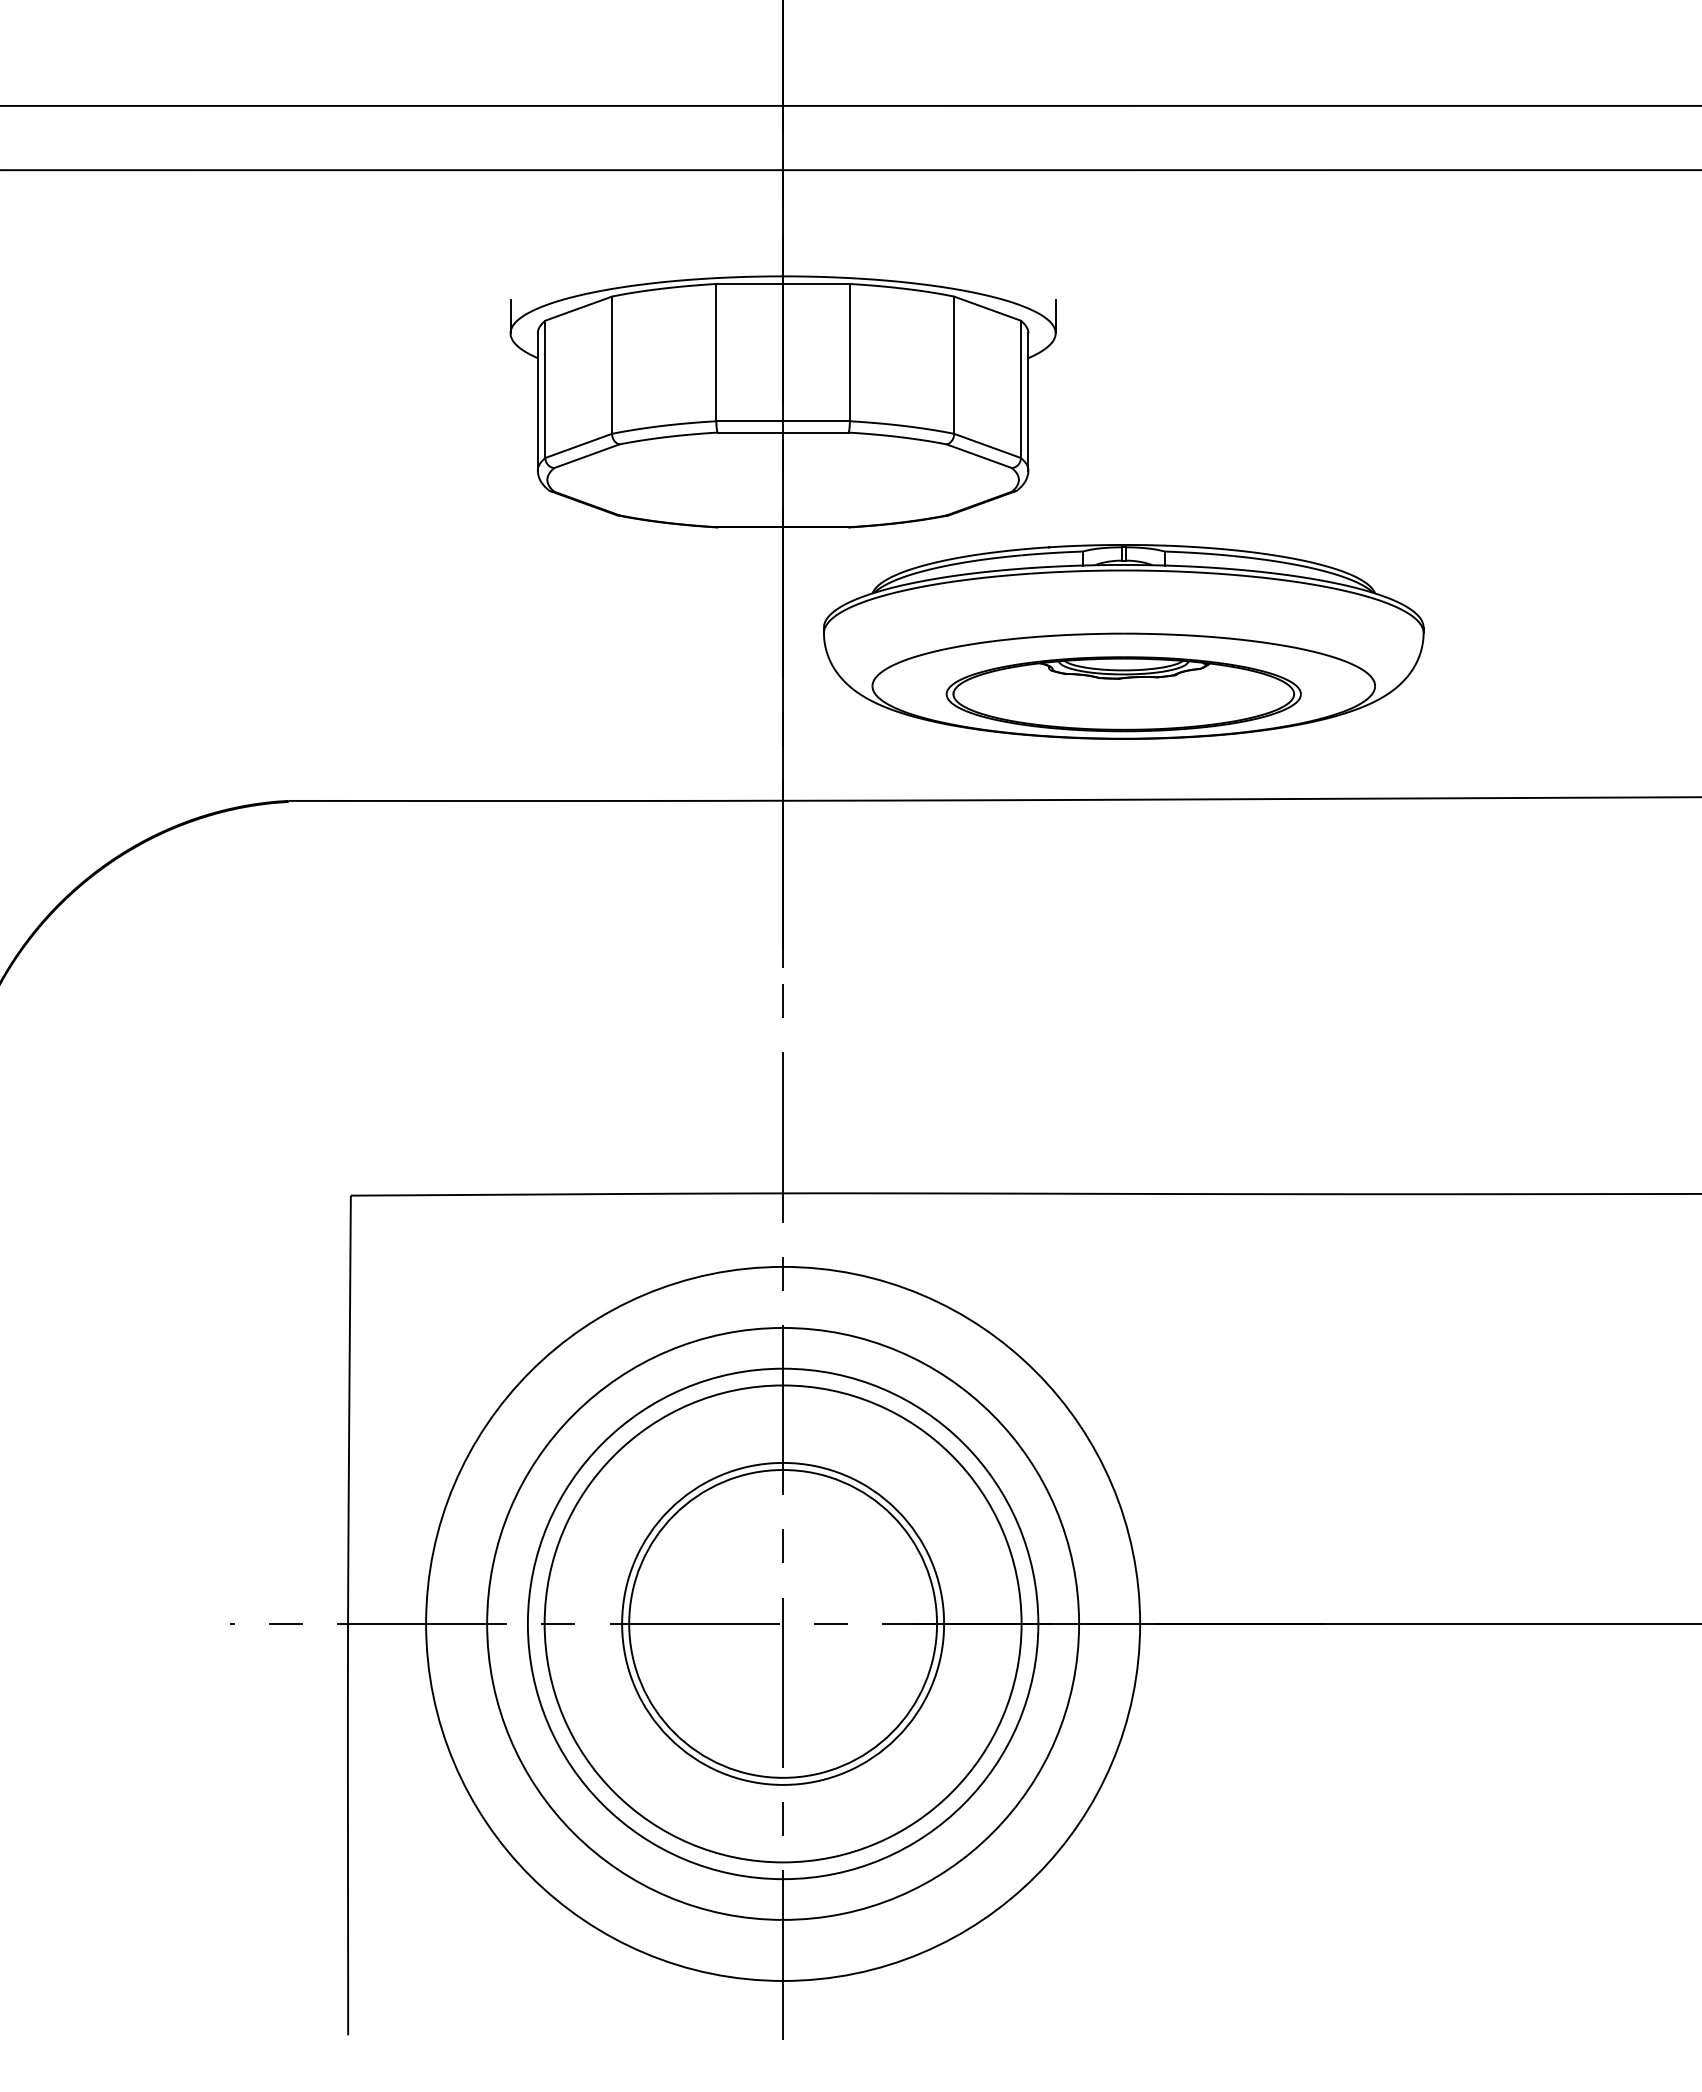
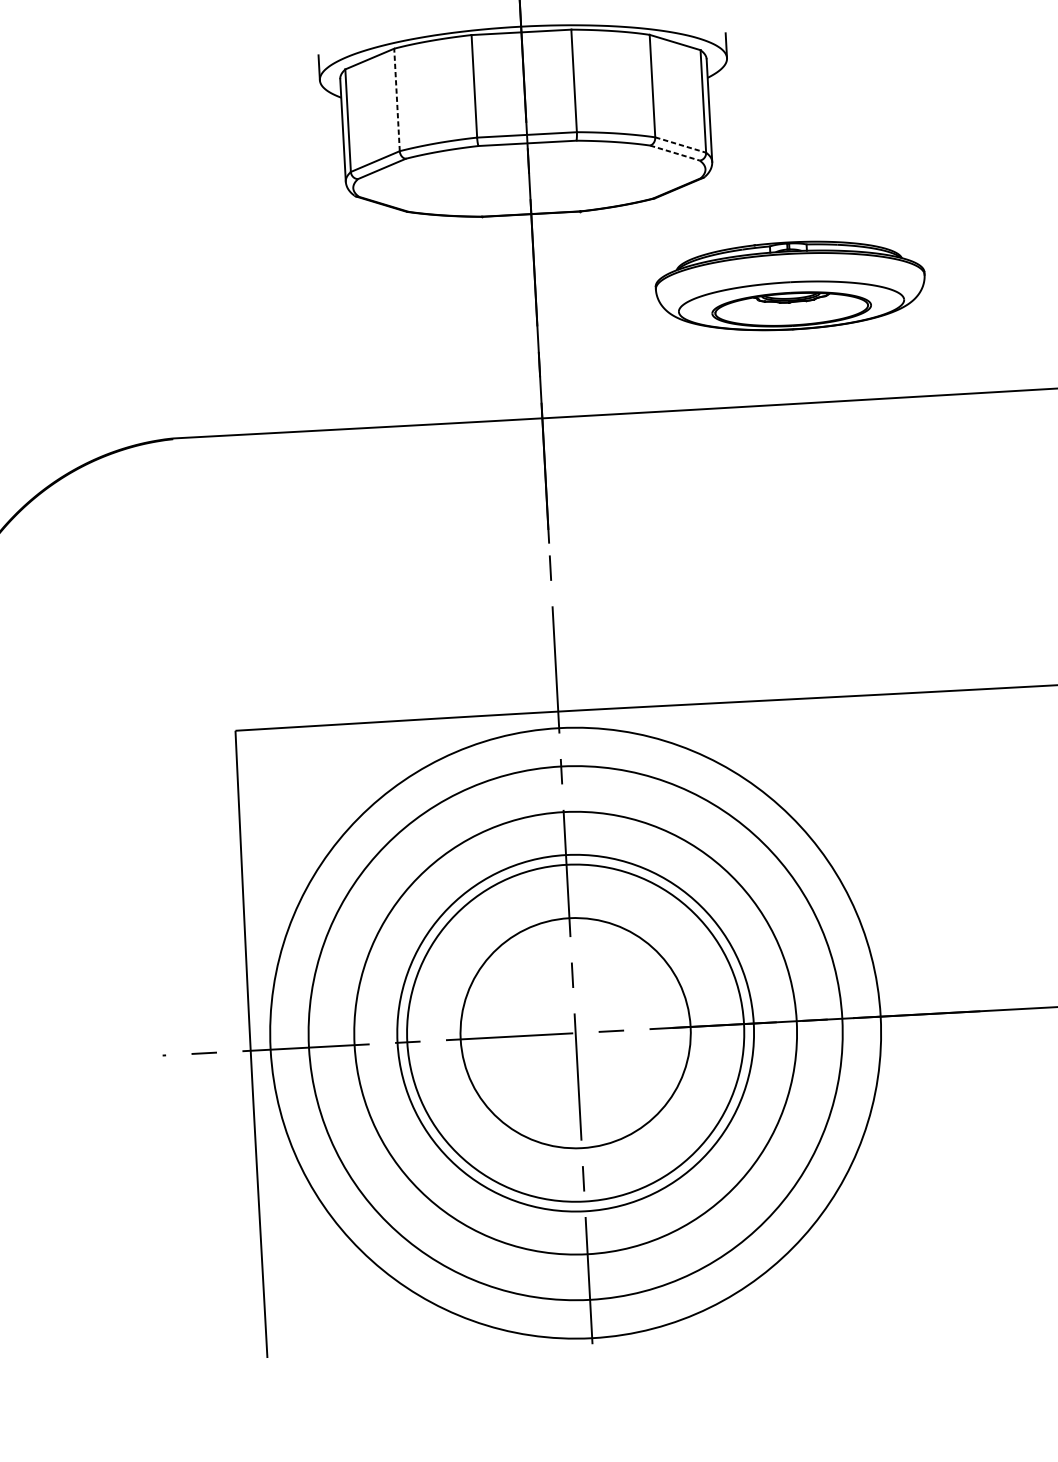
line: (612, 365) -> (397, 100), solid -> dashed
line: (987, 445) -> (680, 144), solid -> dashed
line: (979, 456) -> (675, 153), solid -> dashed
part: (1123, 641) -> (790, 285), size x0.6
circle: (782, 1623) -> (575, 1032), size x1.6
circle: (783, 1623) -> (575, 1032), size x1.4

